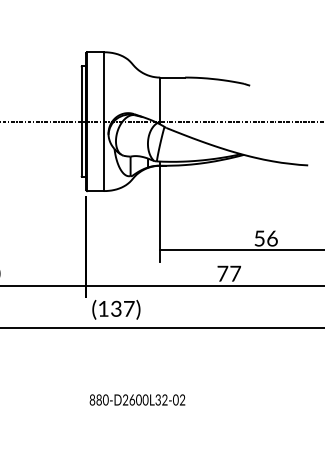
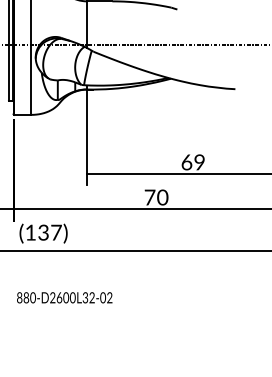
text: (265, 238) -> (192, 162), 56 -> 69
text: (235, 273) -> (162, 197), 77 -> 70
text: (137, 399) -> (64, 297), moved

